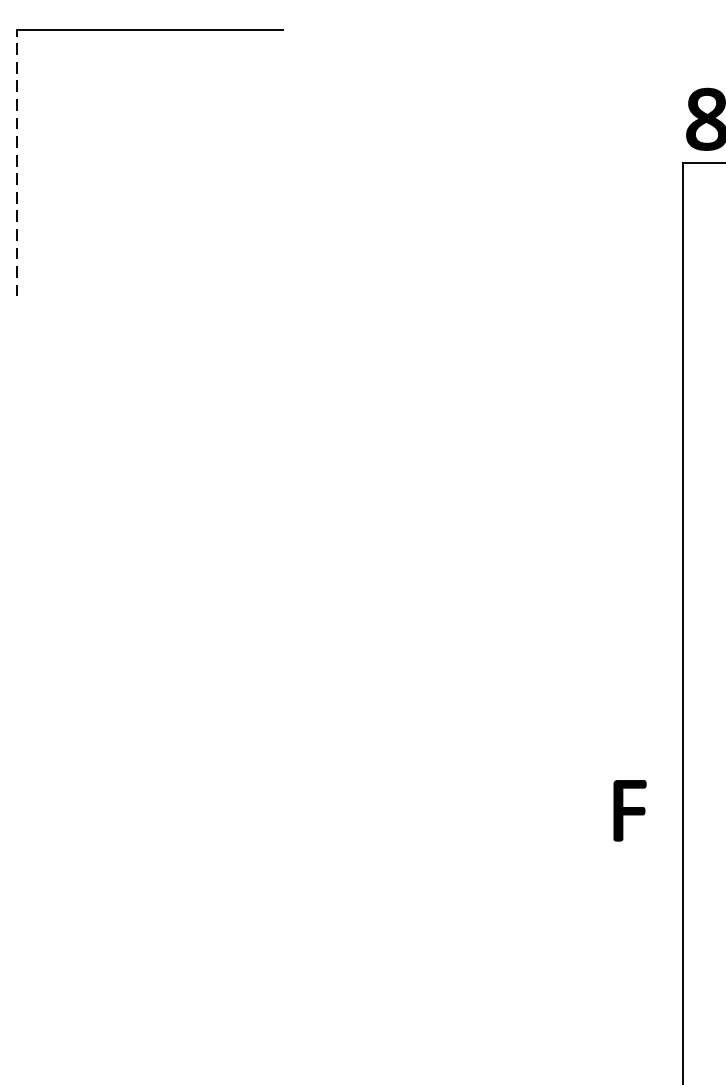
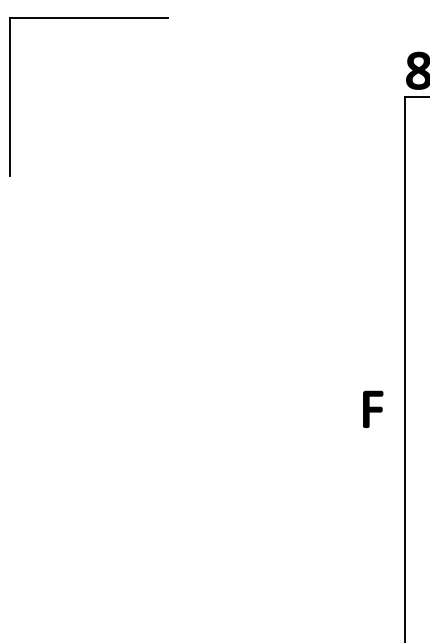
line: (17, 162) -> (10, 96), dashed -> solid
part: (630, 809) -> (373, 408), moved

